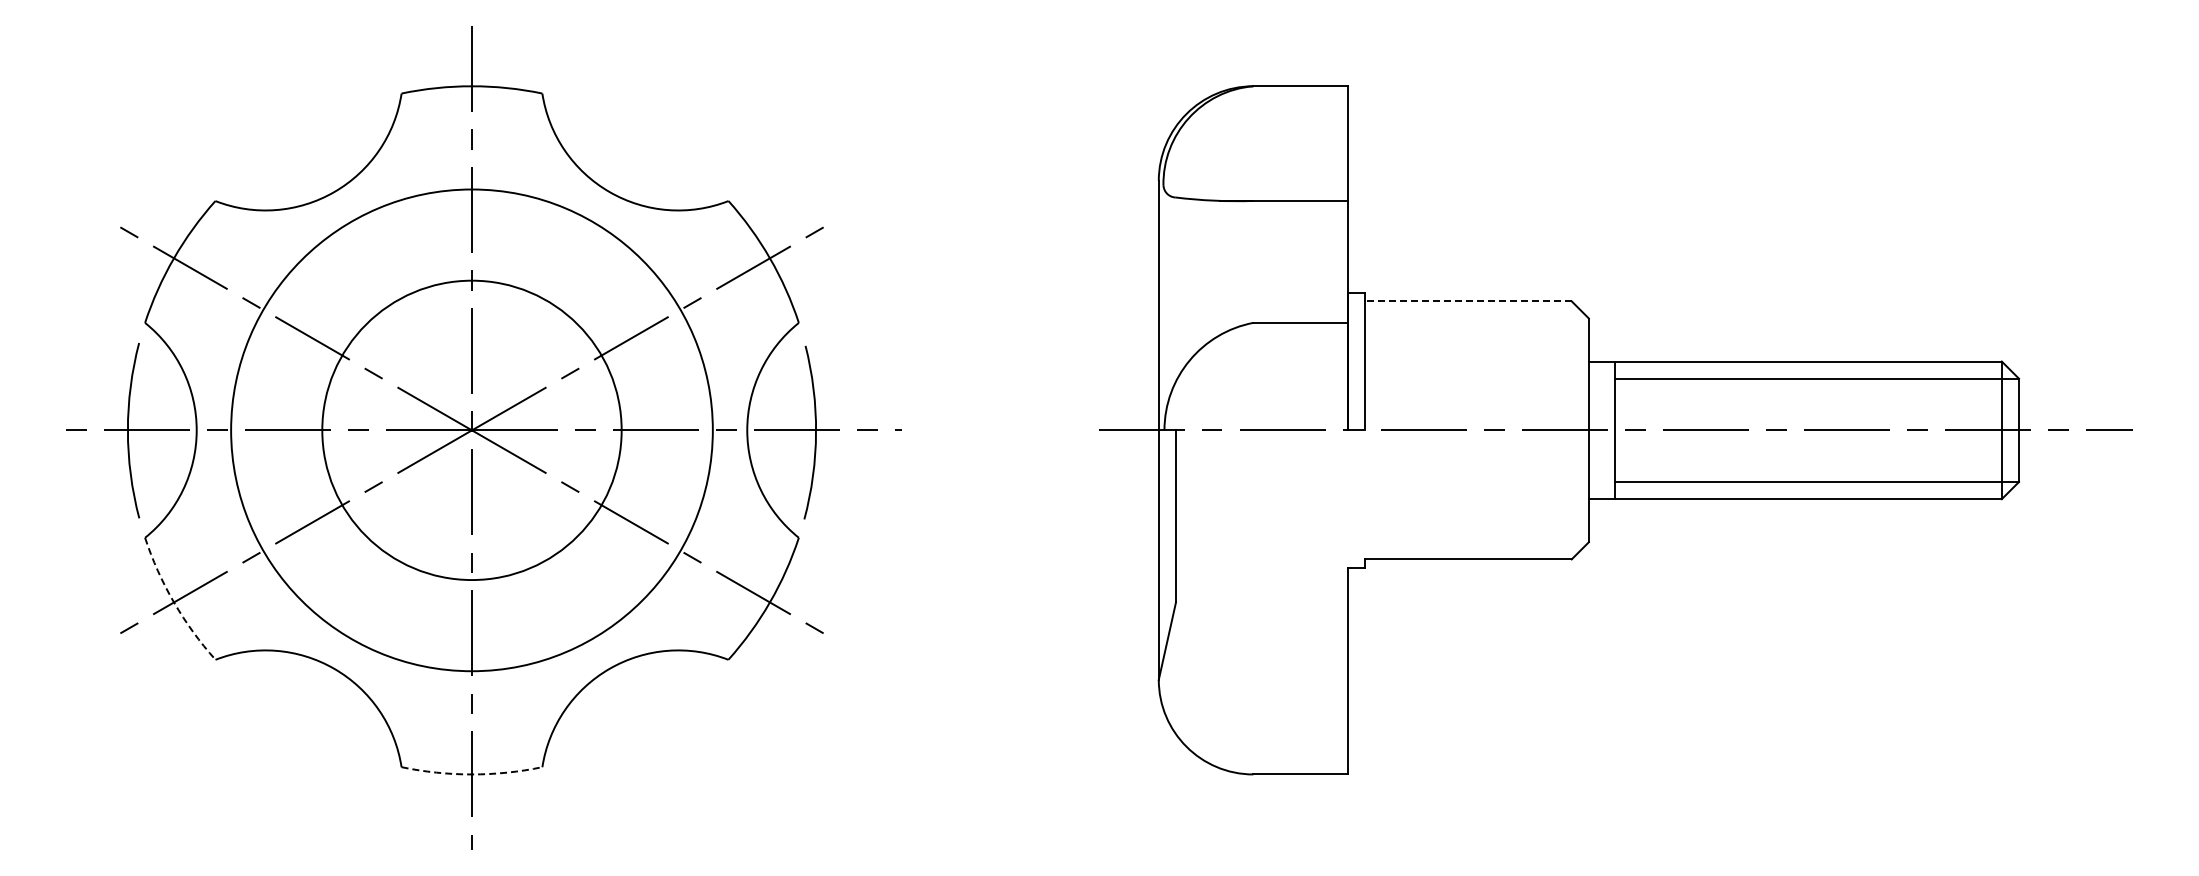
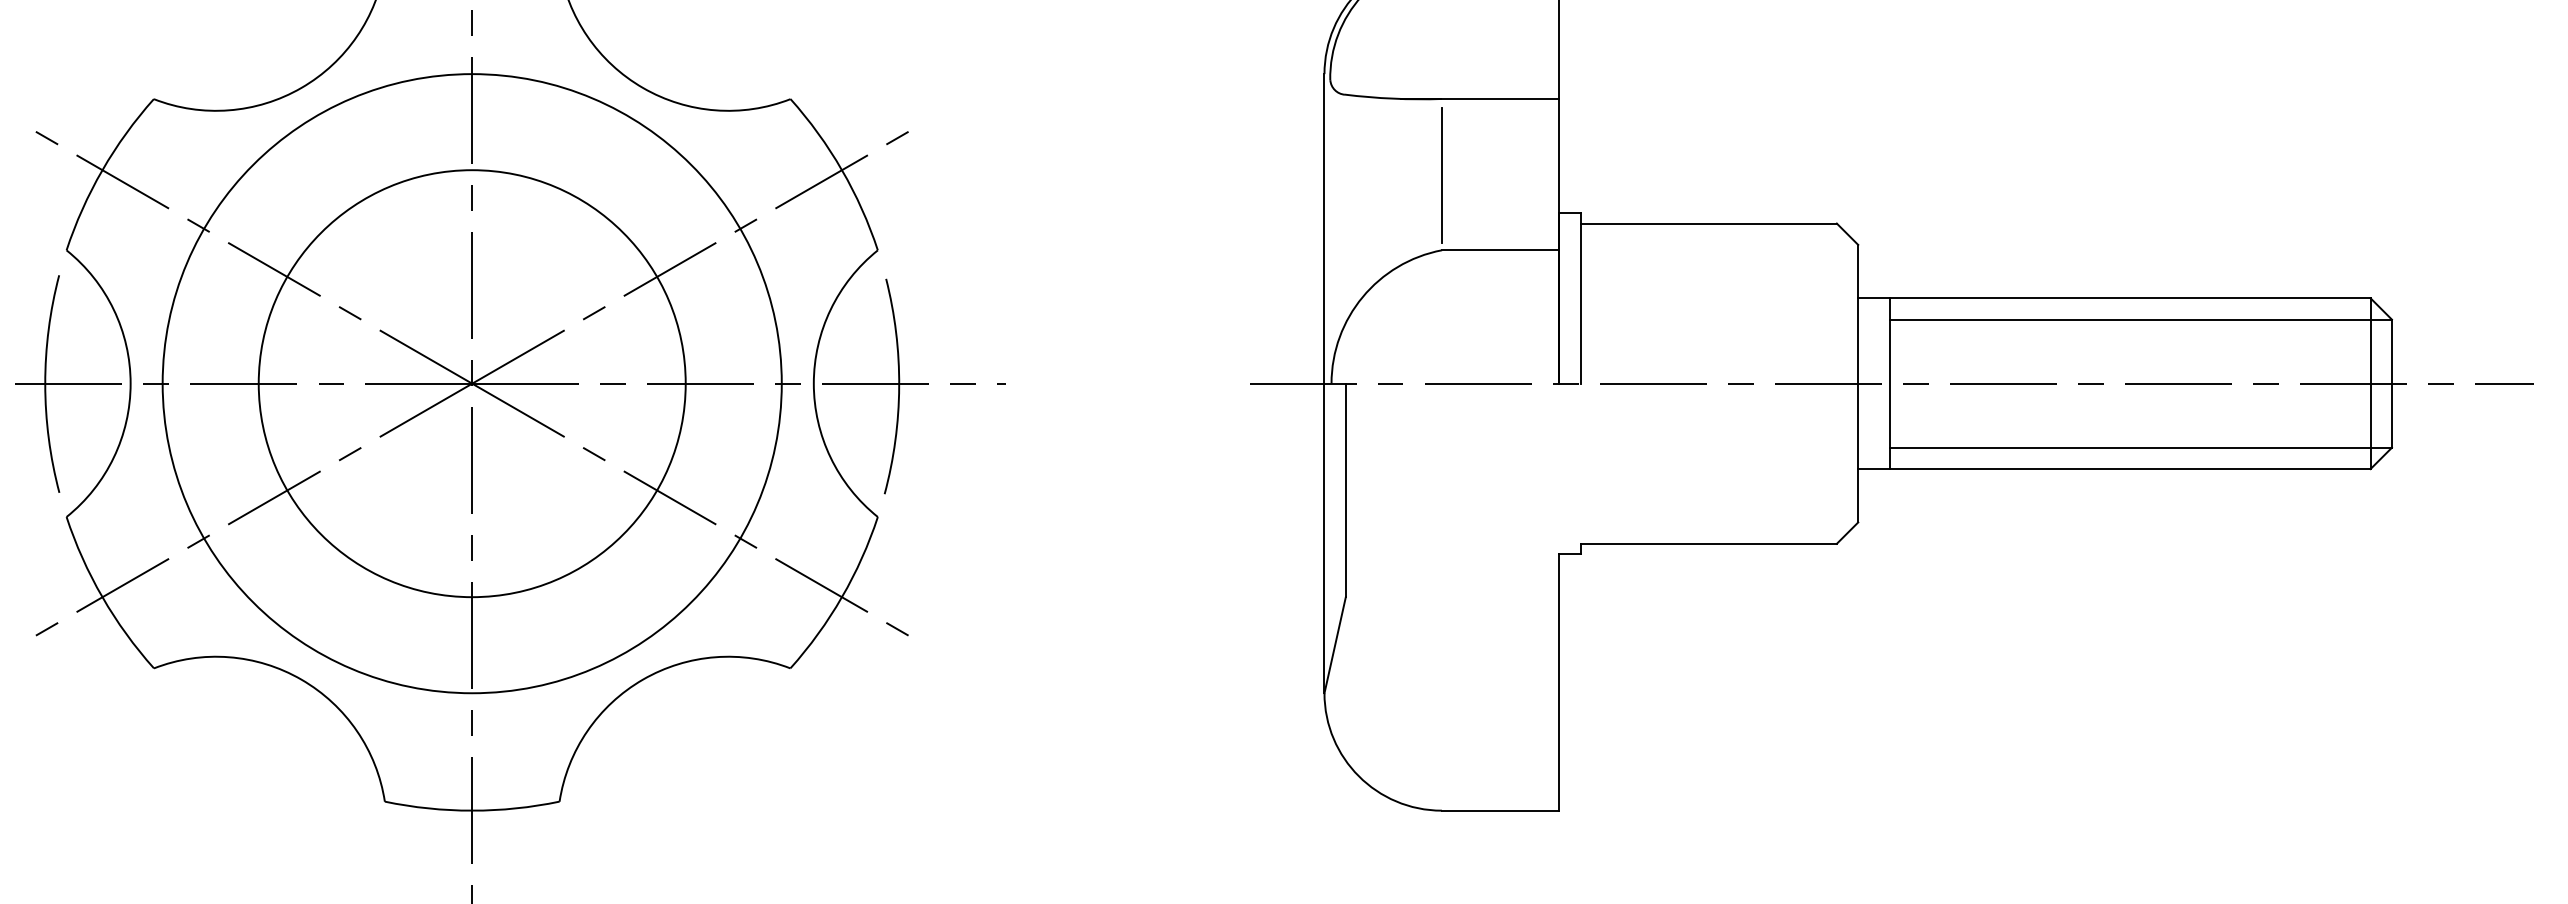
line: (1253, 262) -> (1442, 175), added
line: (1467, 301) -> (1707, 223), dashed -> solid
circle: (471, 429) -> (471, 382), size x1.67
circle: (471, 430) -> (471, 383), size x0.71
arc: (174, 602) -> (103, 597), dashed -> solid
arc: (471, 774) -> (471, 810), dashed -> solid

